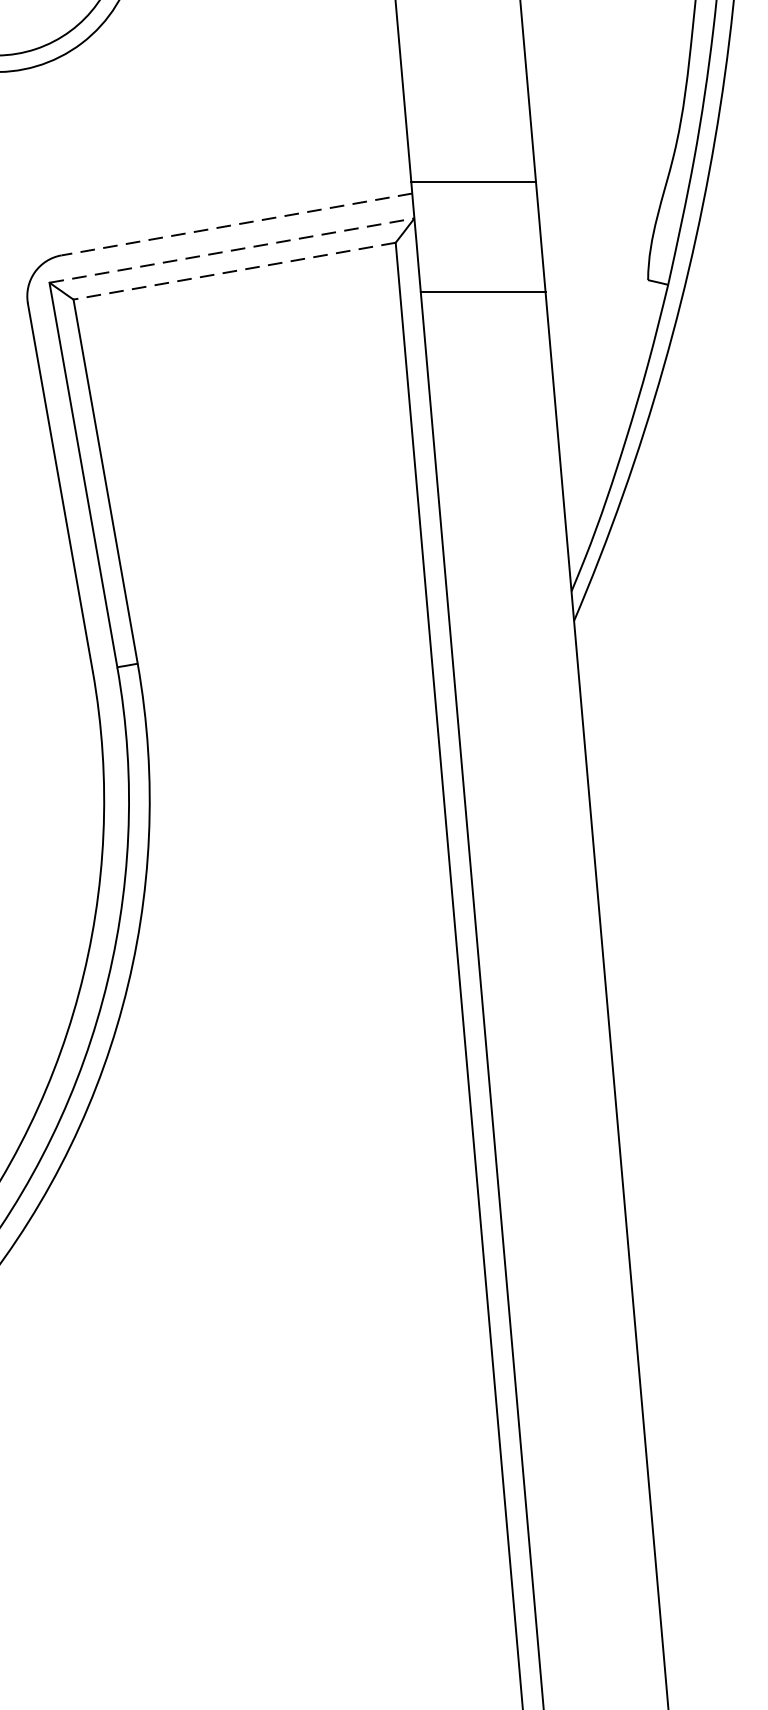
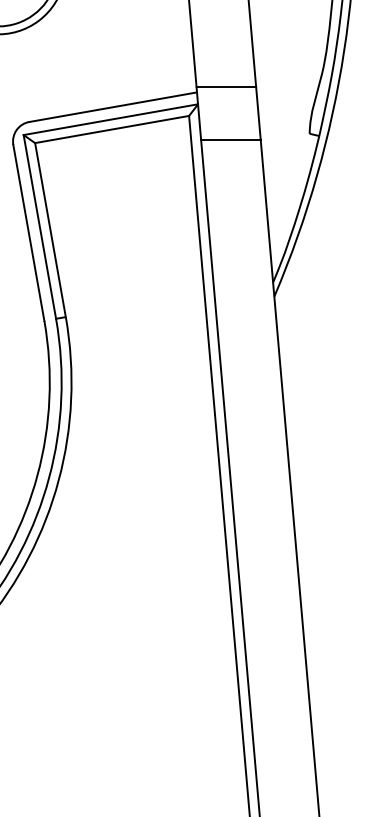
line: (235, 225) -> (112, 107), dashed -> solid
line: (231, 250) -> (110, 119), dashed -> solid
line: (233, 271) -> (111, 129), dashed -> solid

